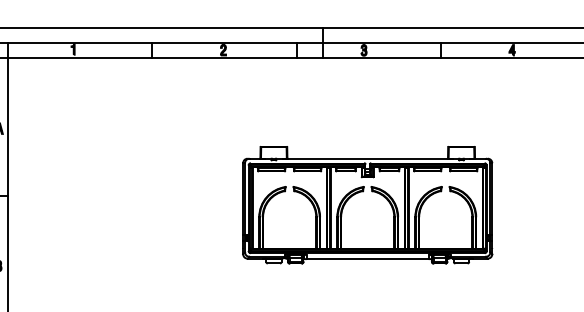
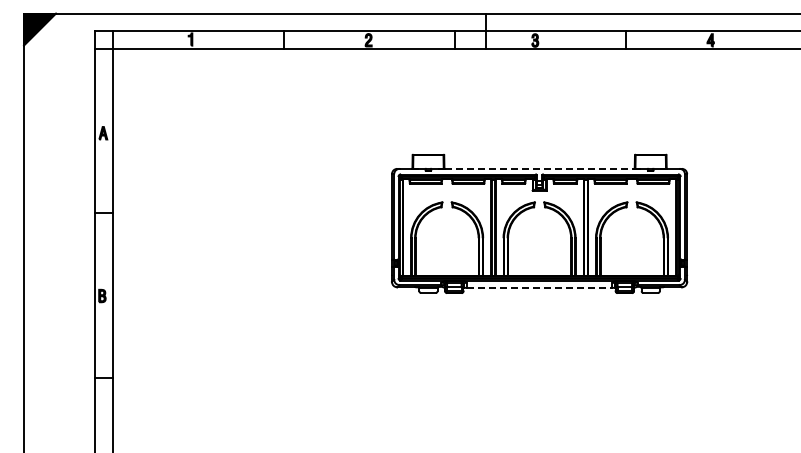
line: (367, 158) -> (539, 168), solid -> dashed
line: (368, 258) -> (540, 287), solid -> dashed

